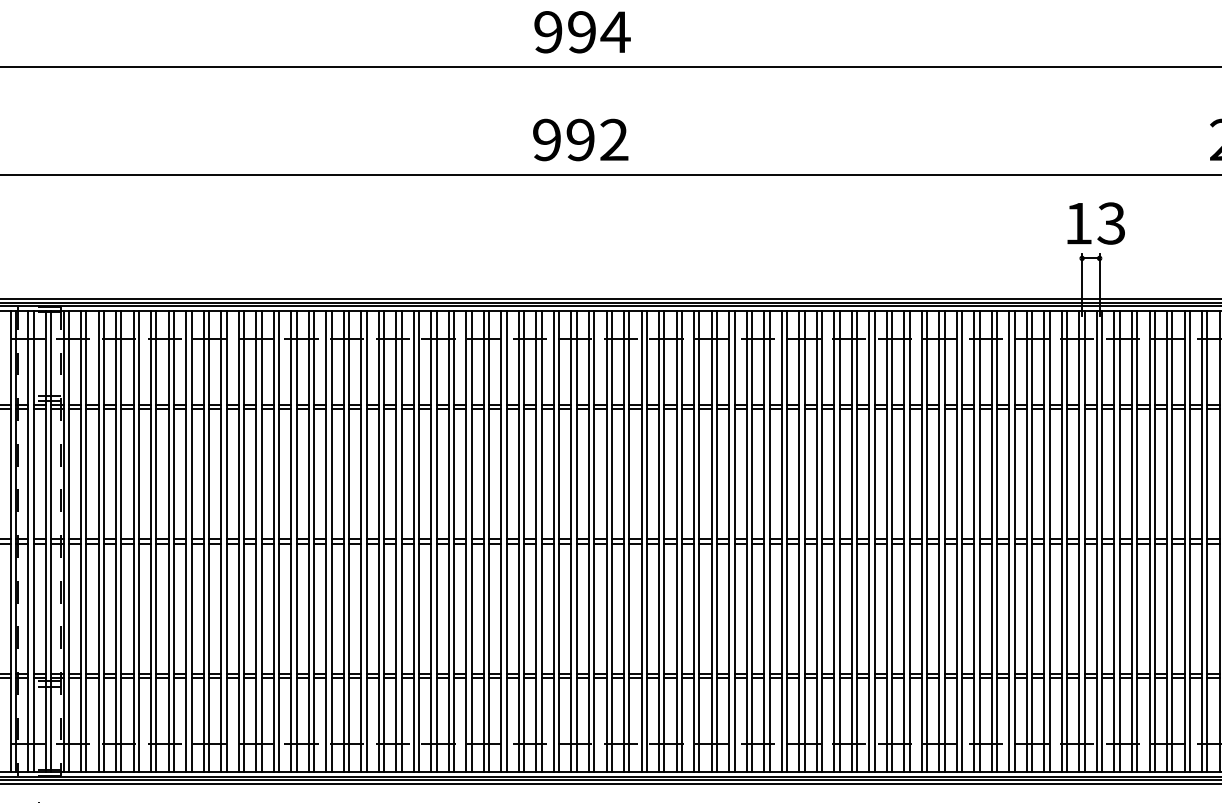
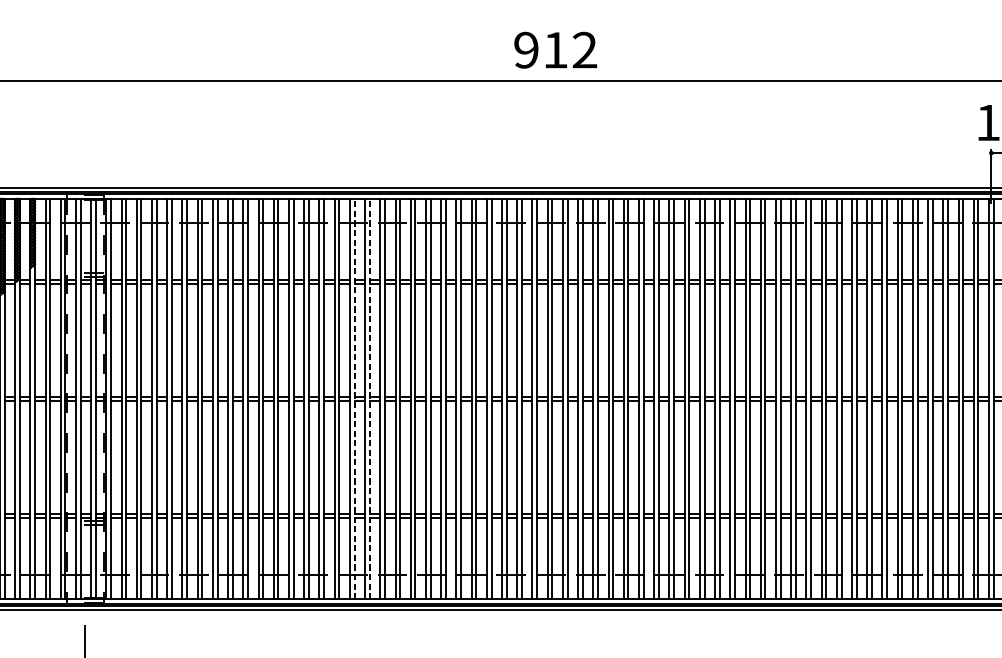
text: (580, 139) -> (555, 49), 992 -> 912
line: (349, 540) -> (354, 398), solid -> dashed
line: (366, 540) -> (369, 398), solid -> dashed

